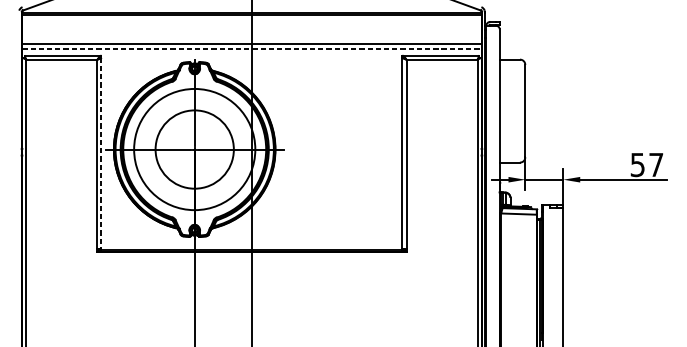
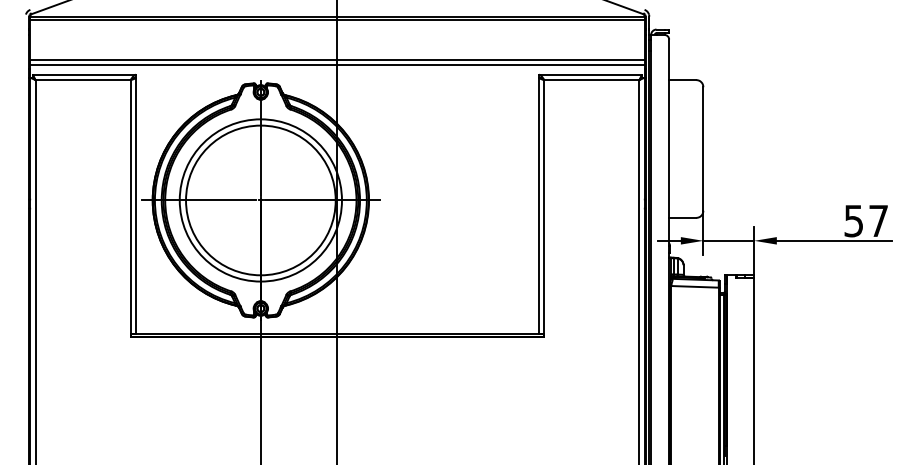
line: (251, 48) -> (337, 65), dashed -> solid
circle: (194, 149) -> (260, 200), size x1.43
line: (101, 154) -> (136, 206), dashed -> solid

